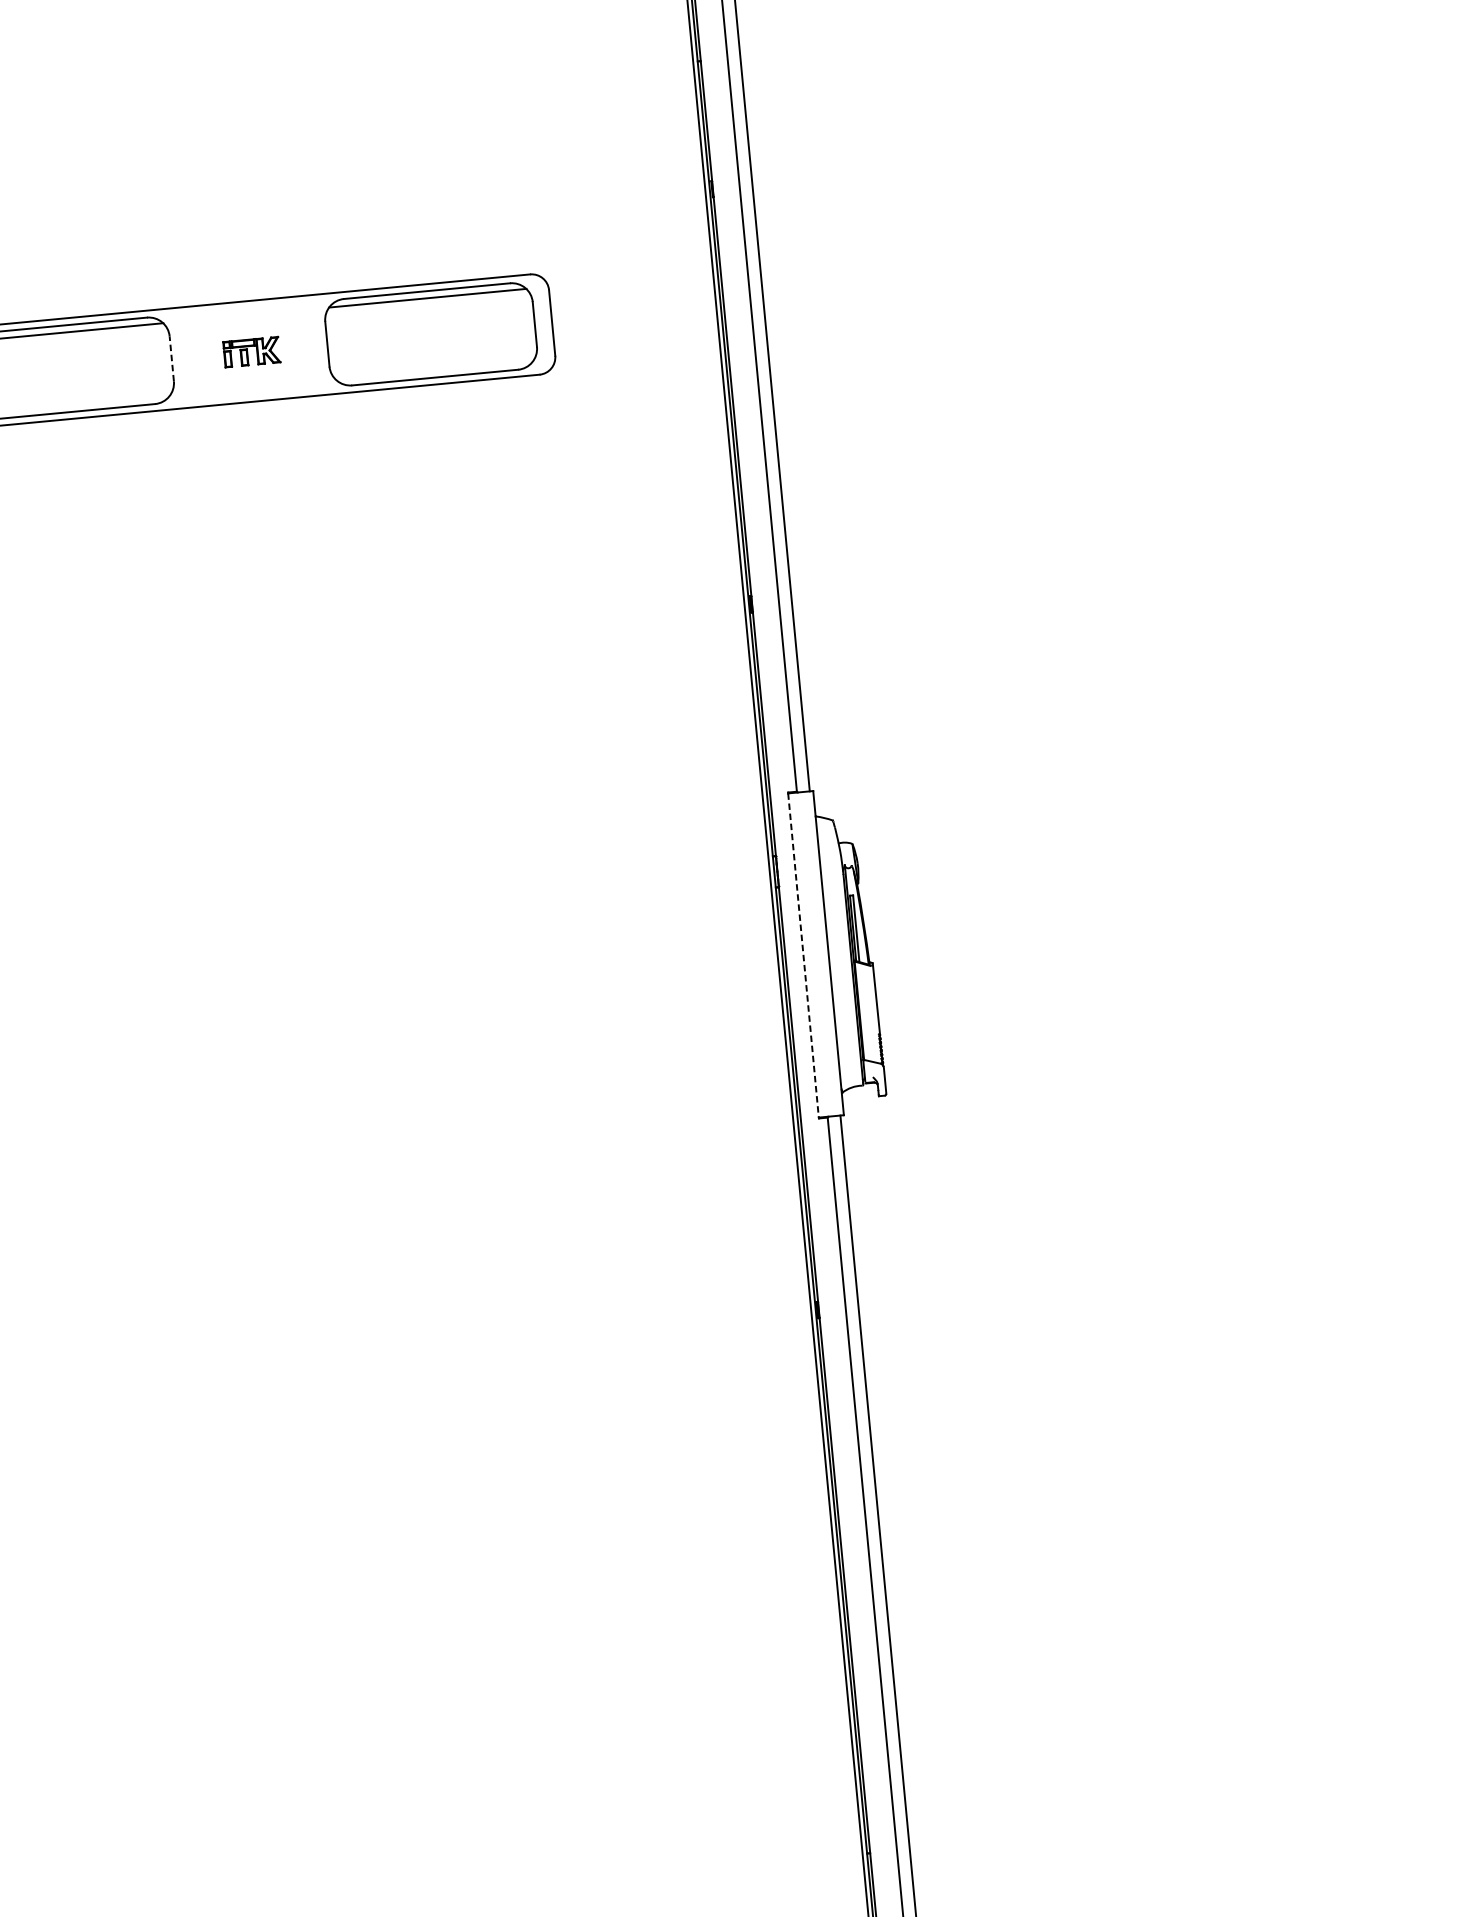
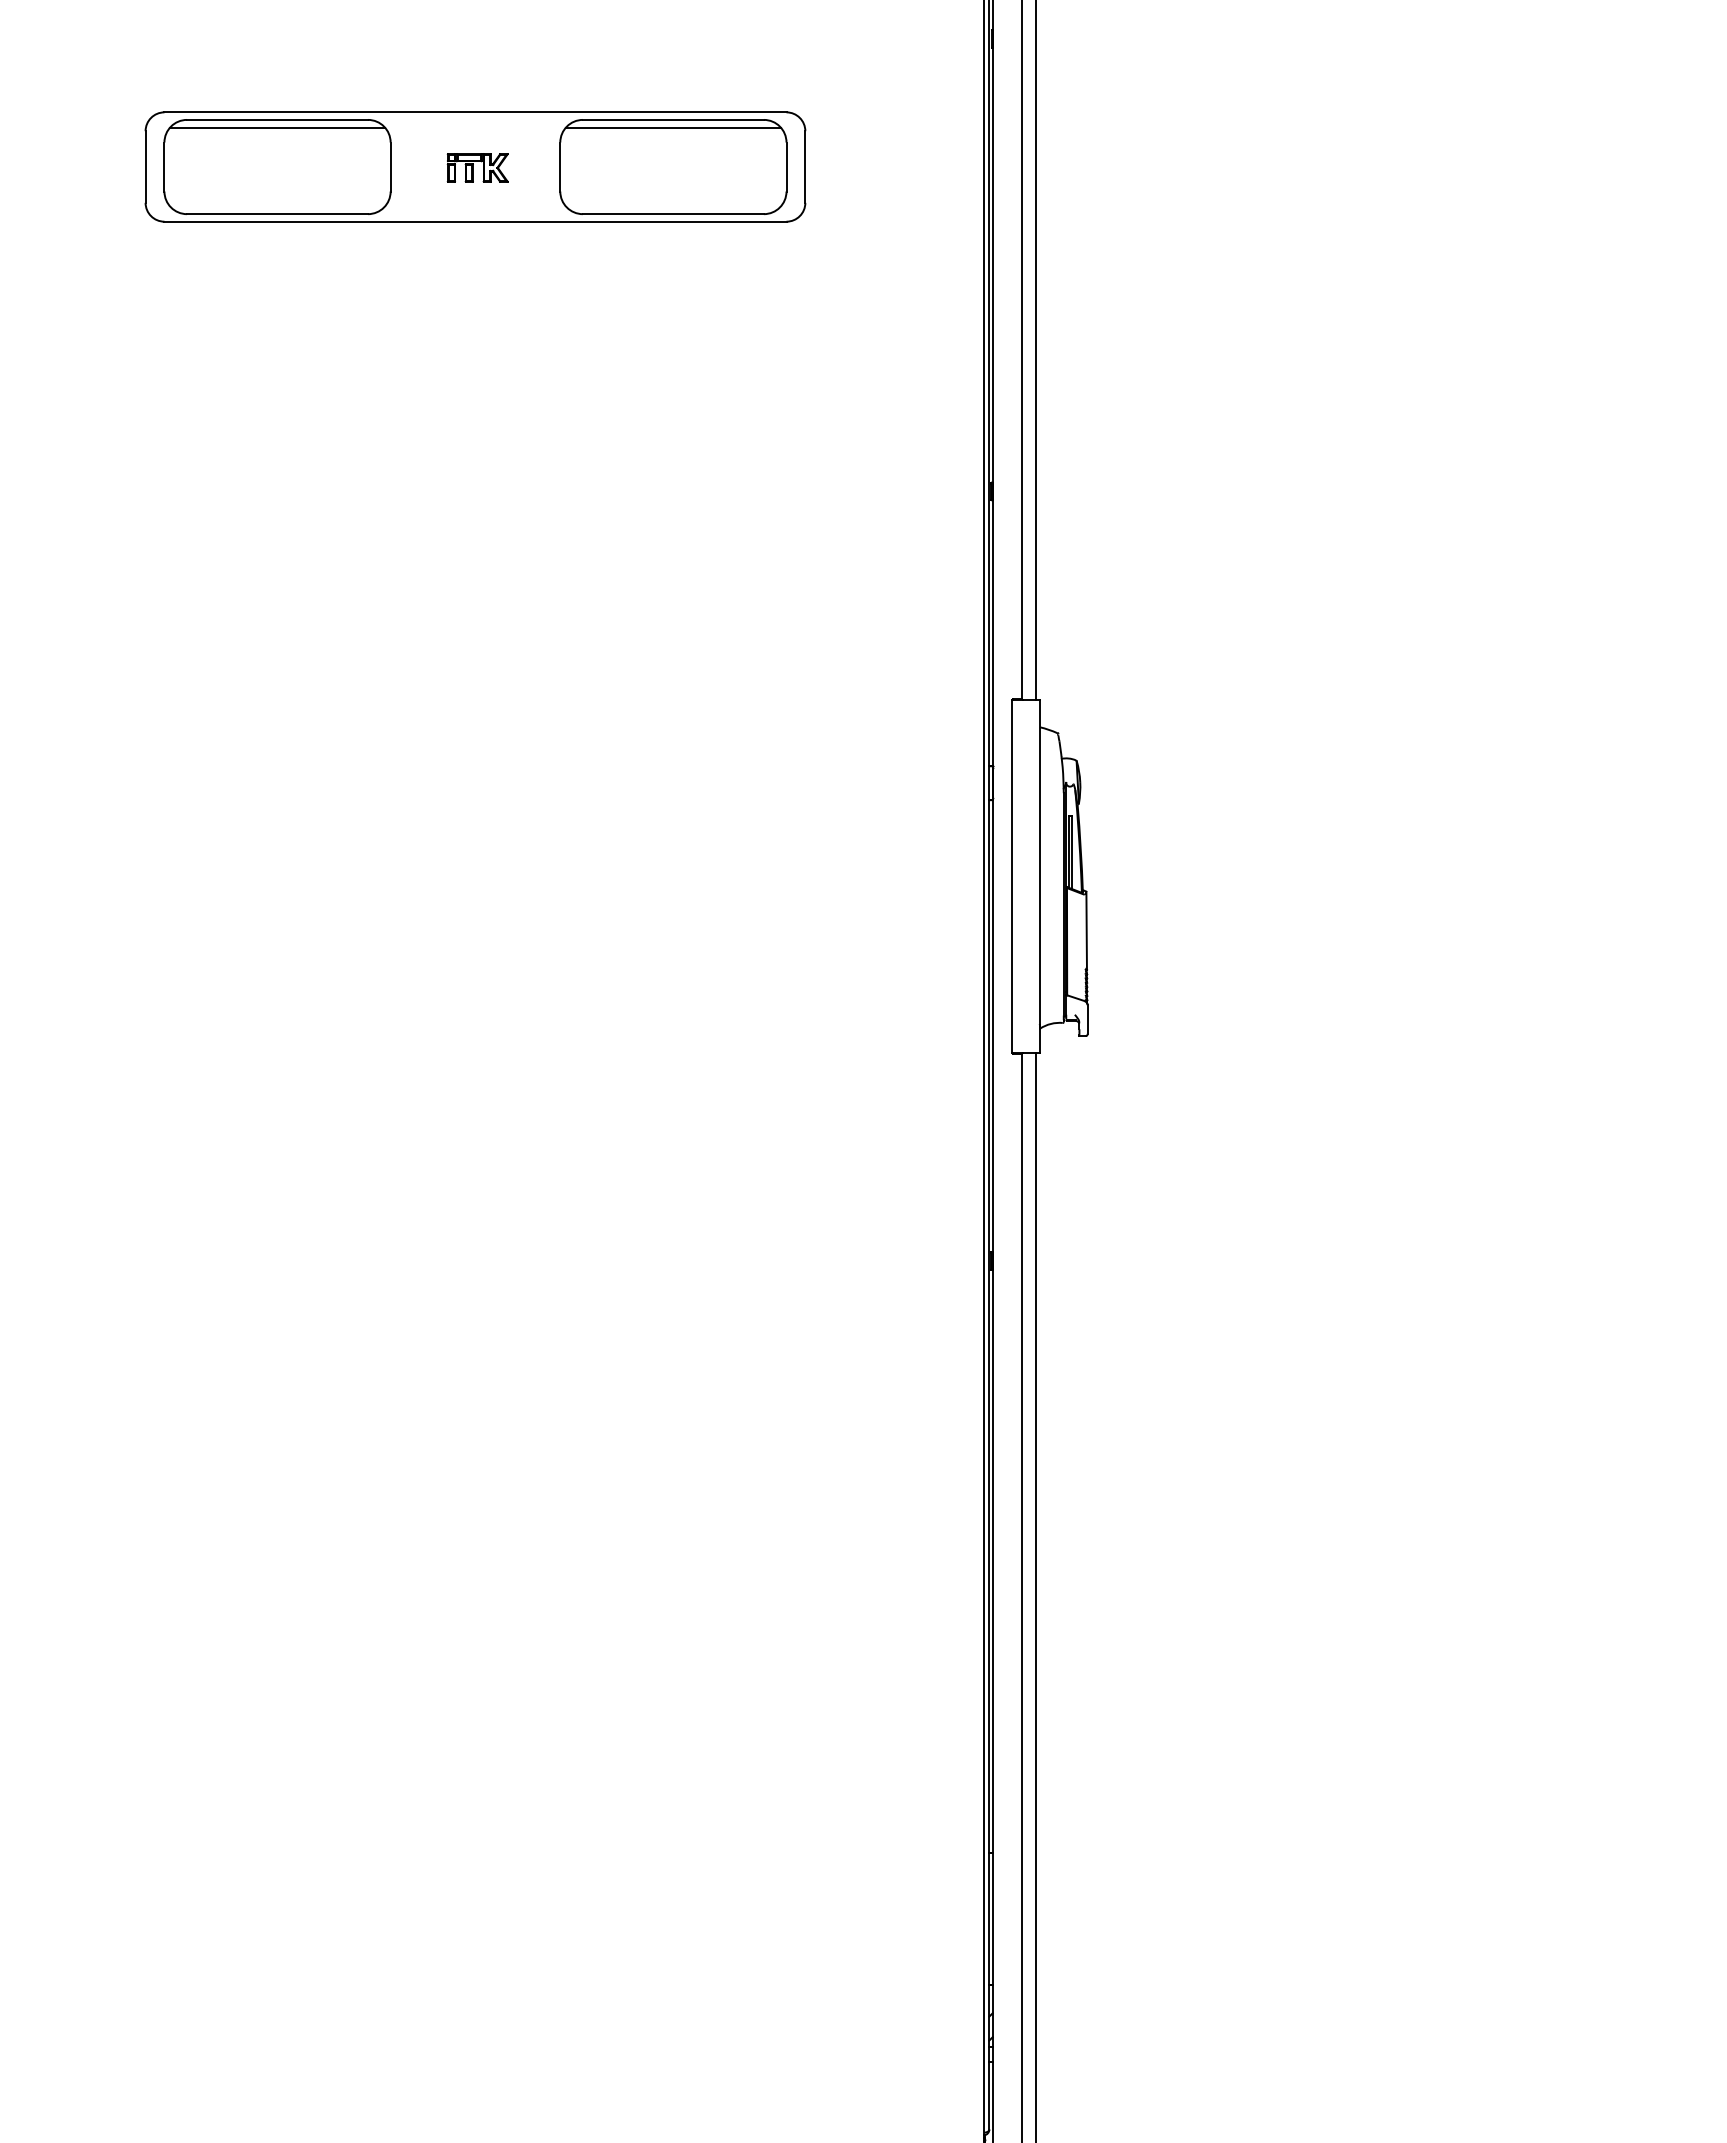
line: (171, 359) -> (390, 167), dashed -> solid
line: (803, 955) -> (1012, 876), dashed -> solid

